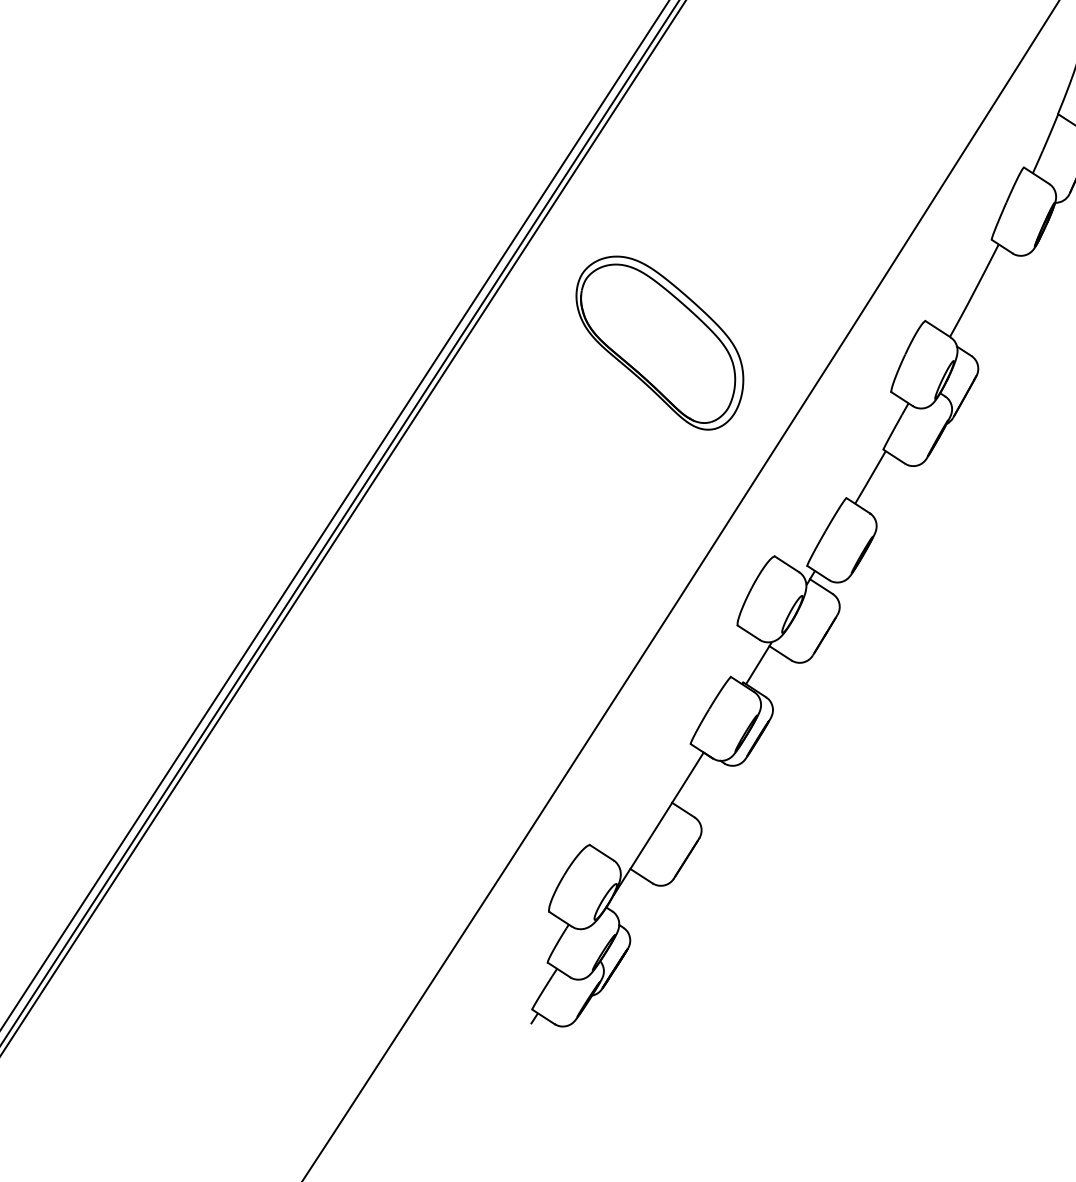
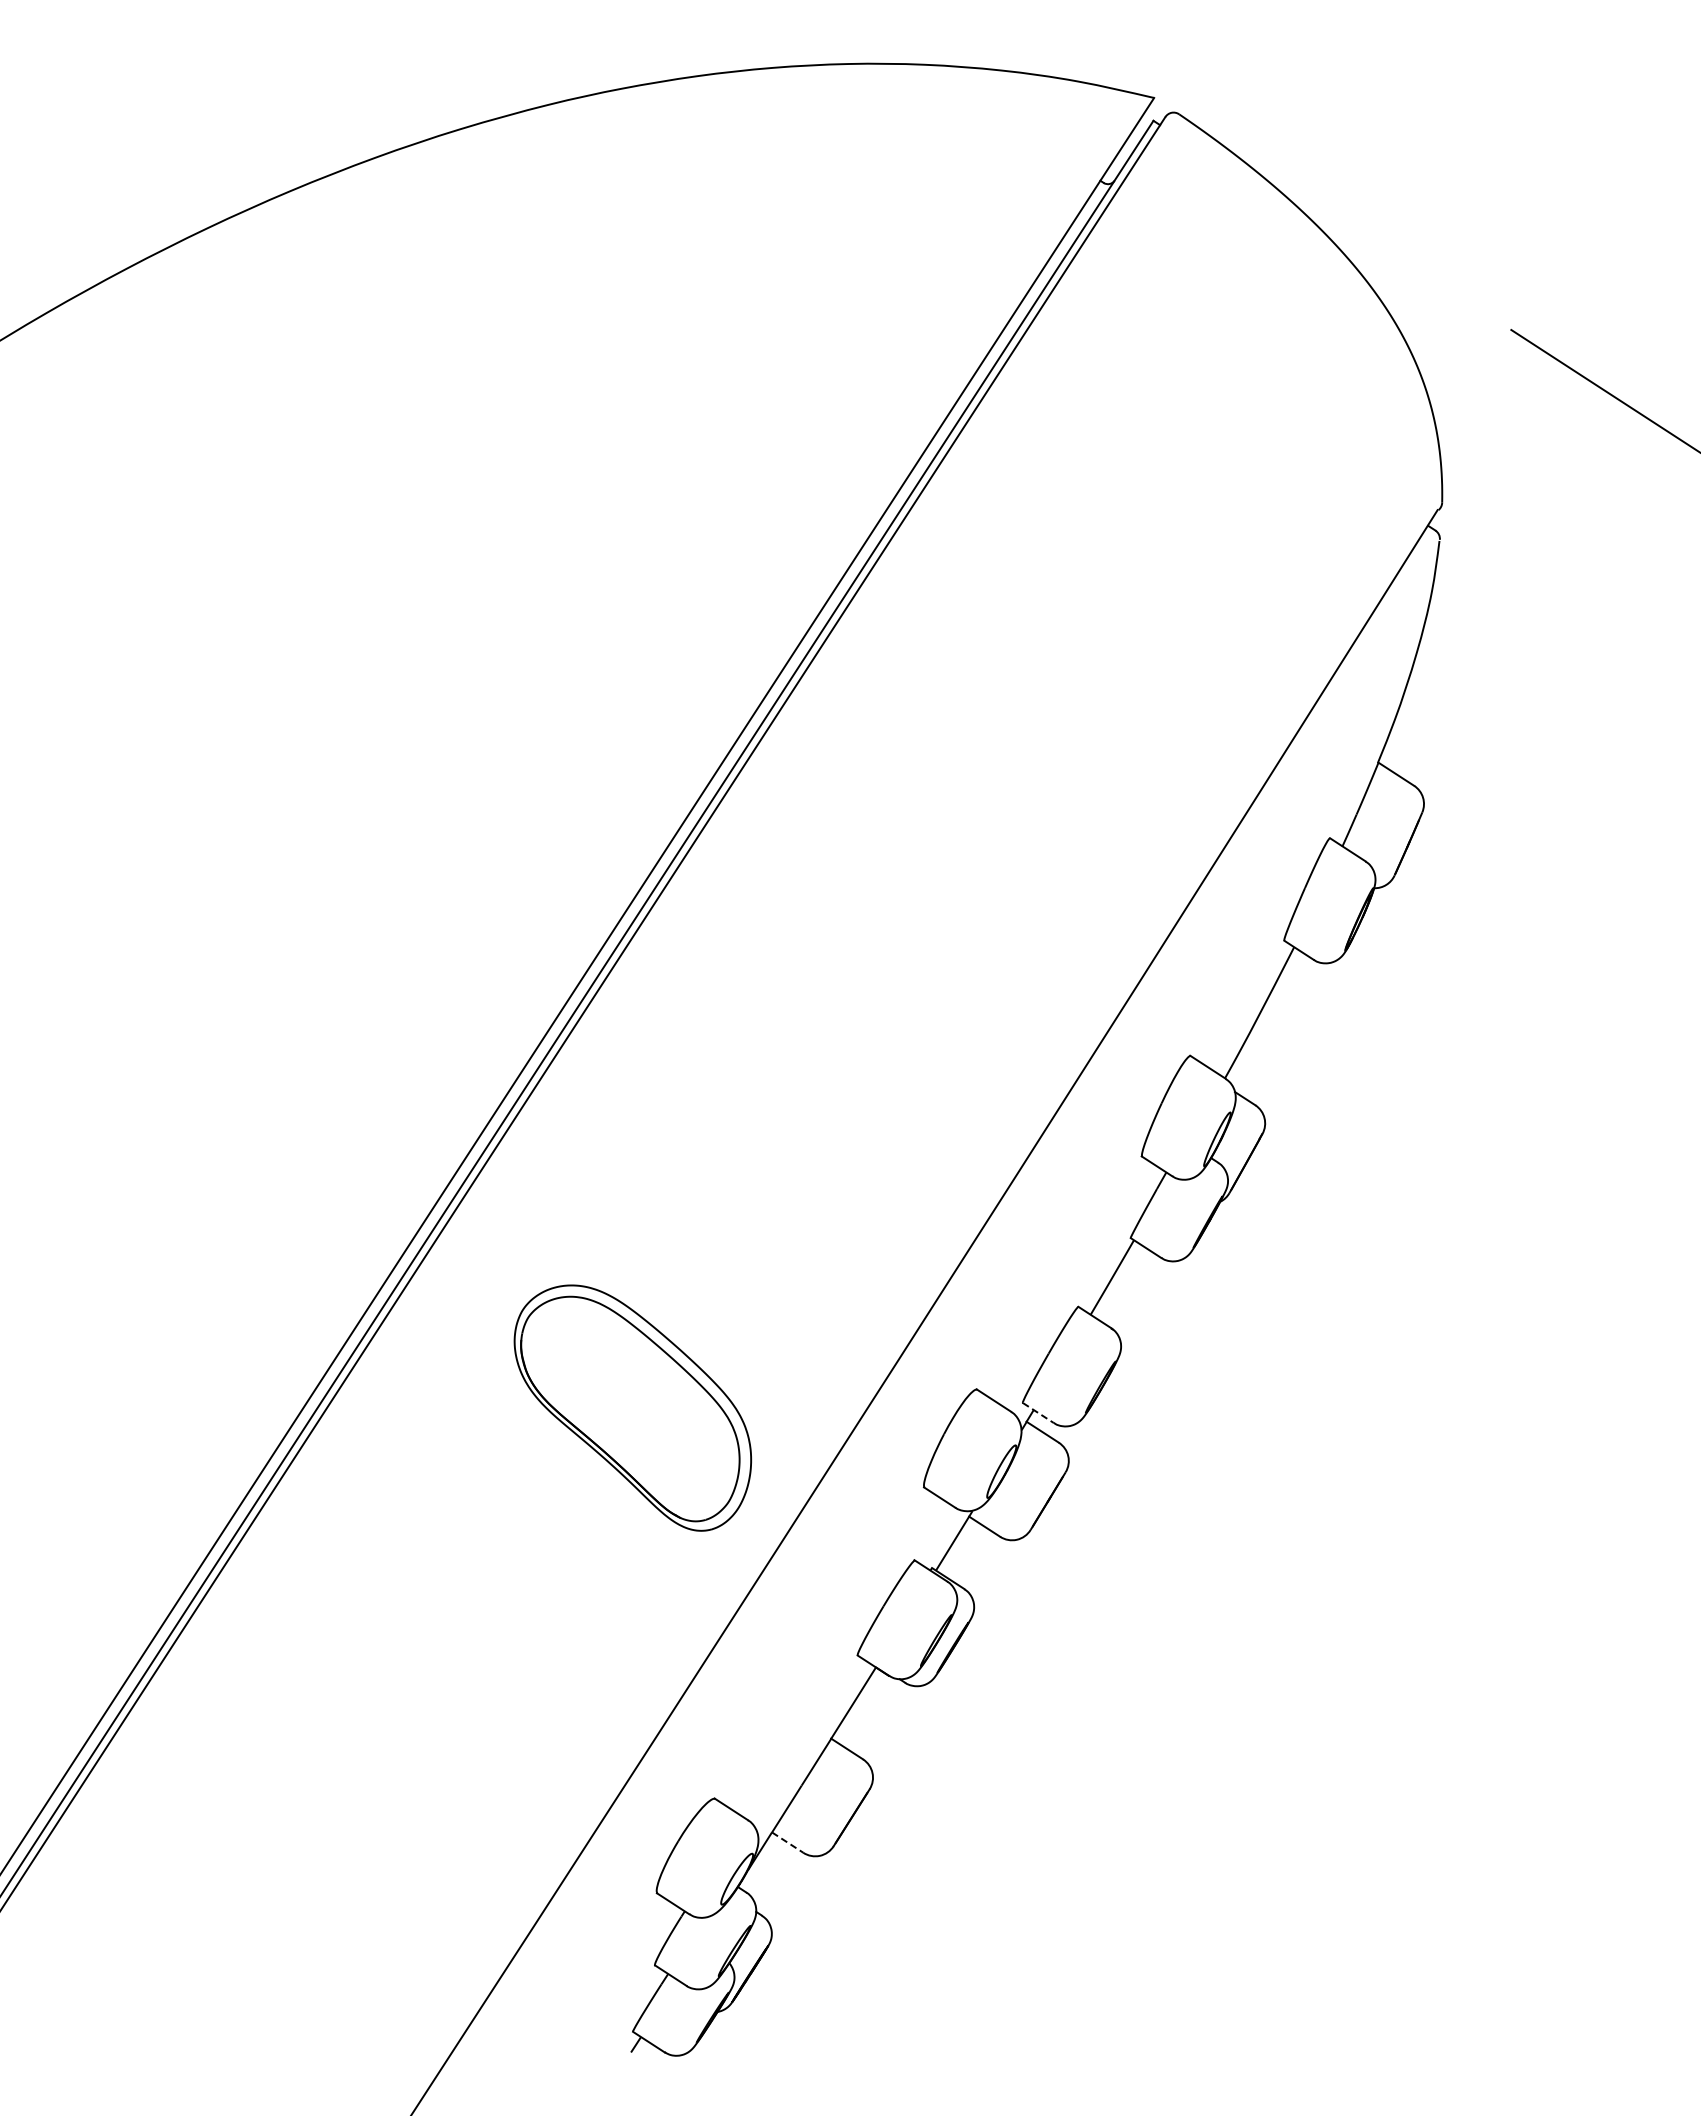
part: (659, 342) -> (632, 1407), moved
line: (818, 573) -> (1038, 1413), solid -> dashed
line: (641, 876) -> (787, 1842), solid -> dashed

